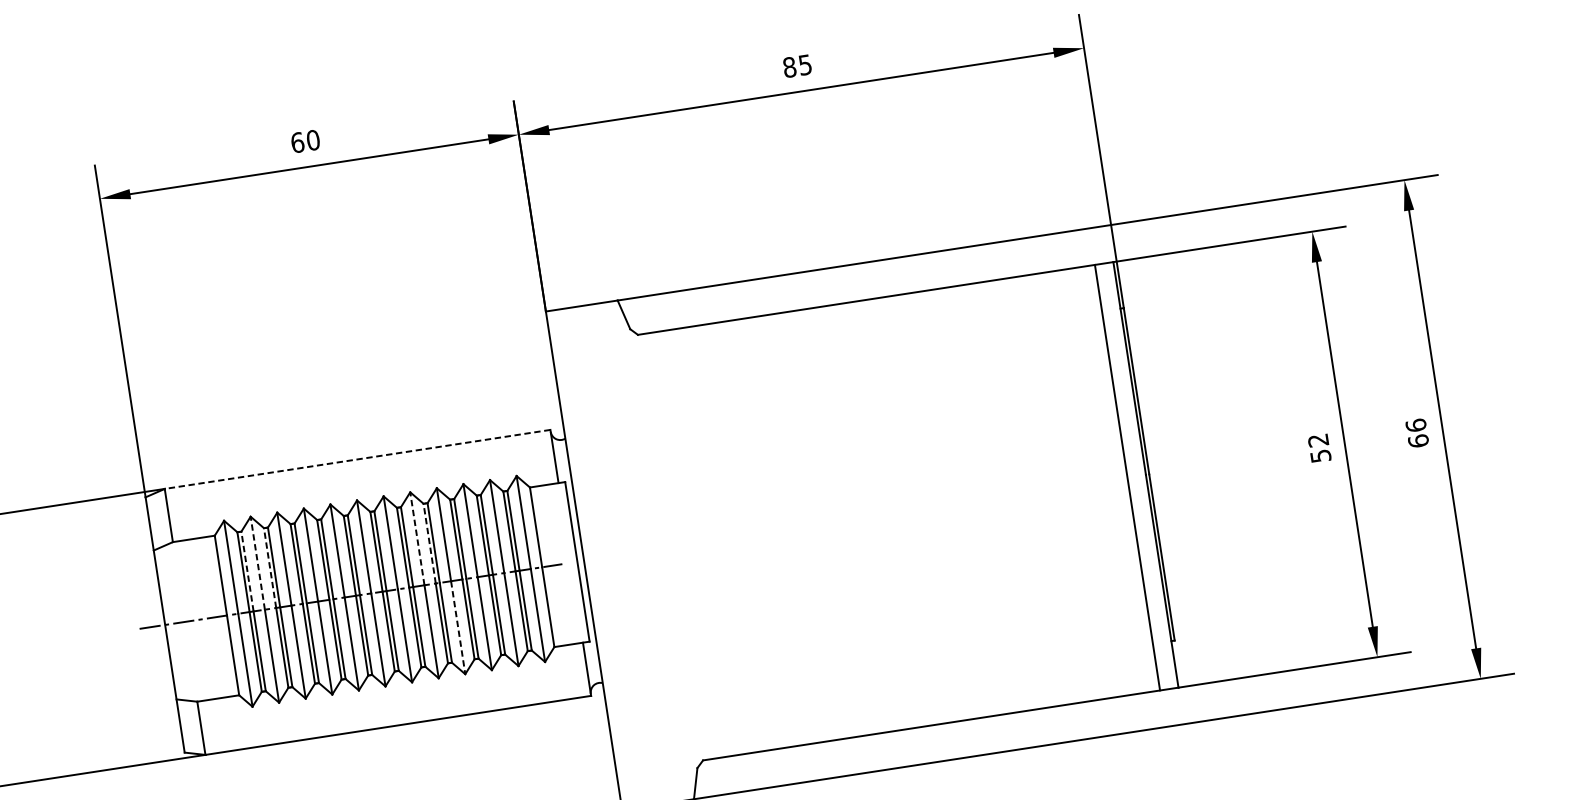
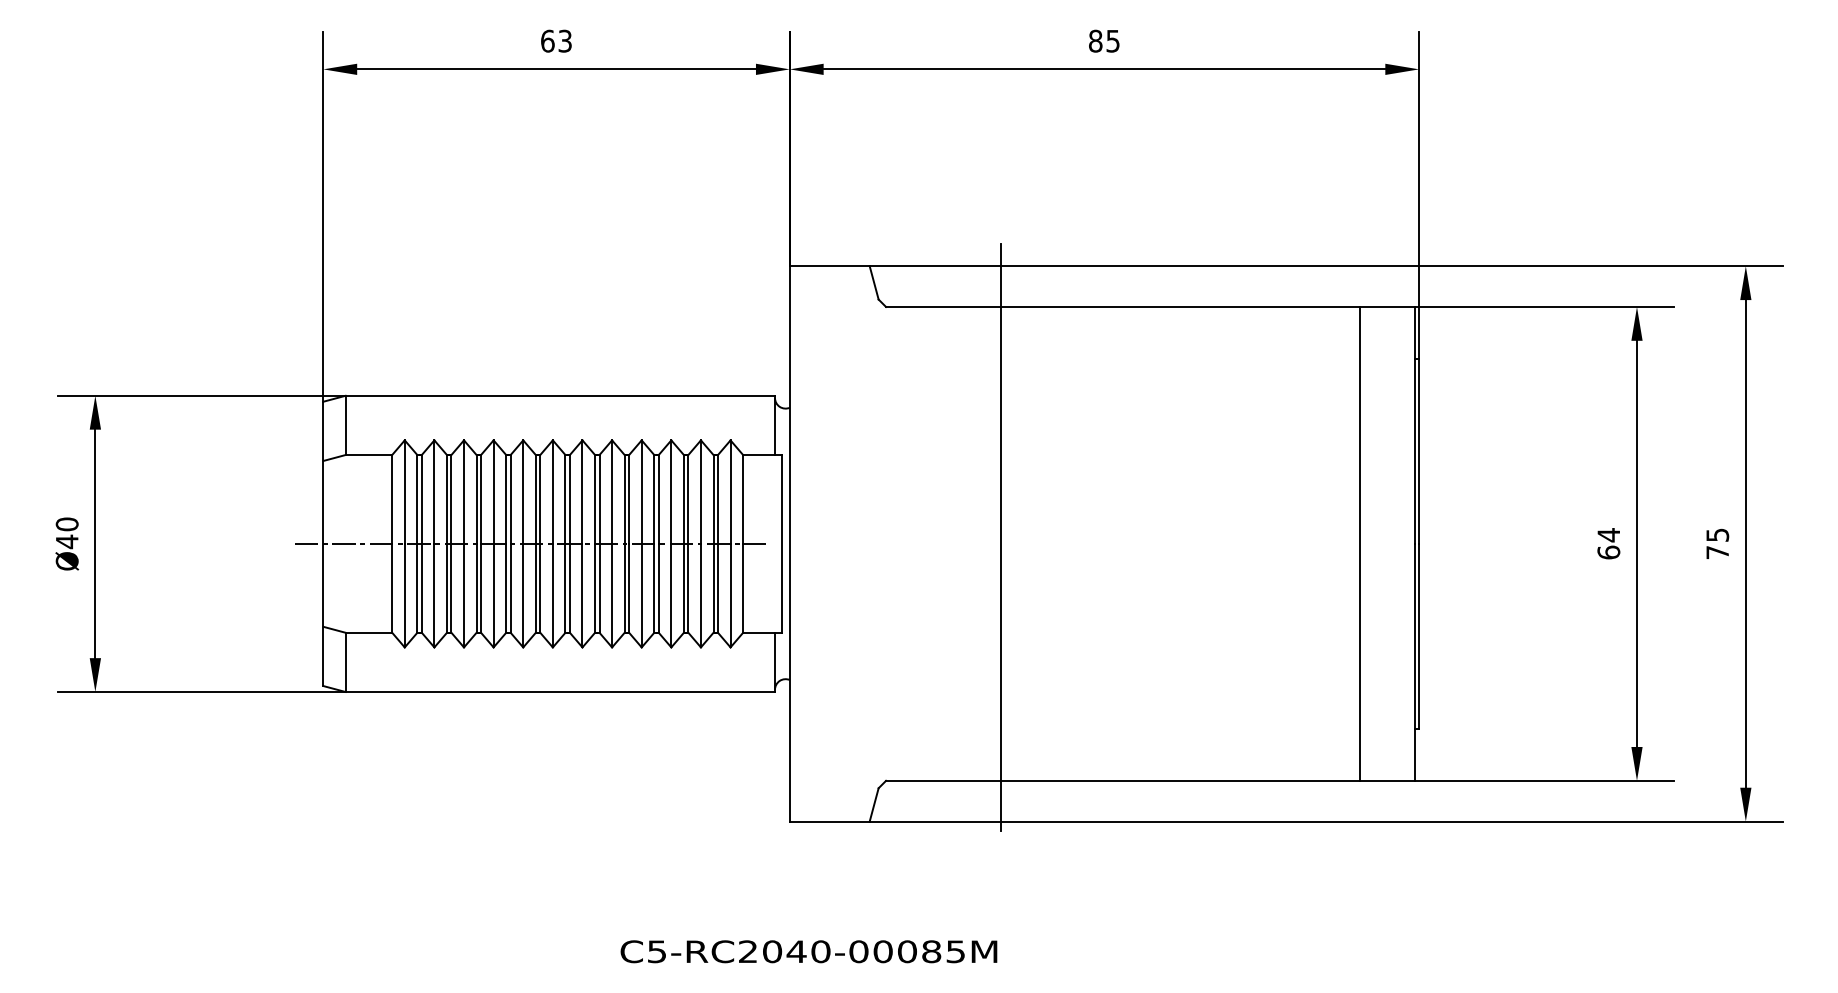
text: (313, 139) -> (565, 40), 60 -> 63
text: (1417, 433) -> (1717, 543), 66 -> 75
text: (1319, 448) -> (1608, 543), 52 -> 64
line: (357, 459) -> (560, 395), dashed -> solid
line: (1127, 477) -> (1359, 543), moved
line: (772, 525) -> (1000, 536), added
line: (417, 539) -> (612, 492), dashed -> solid
line: (429, 542) -> (624, 498), dashed -> solid
line: (257, 563) -> (434, 492), dashed -> solid
line: (269, 567) -> (446, 498), dashed -> solid
line: (247, 570) -> (421, 498), dashed -> solid
line: (457, 627) -> (641, 595), dashed -> solid

